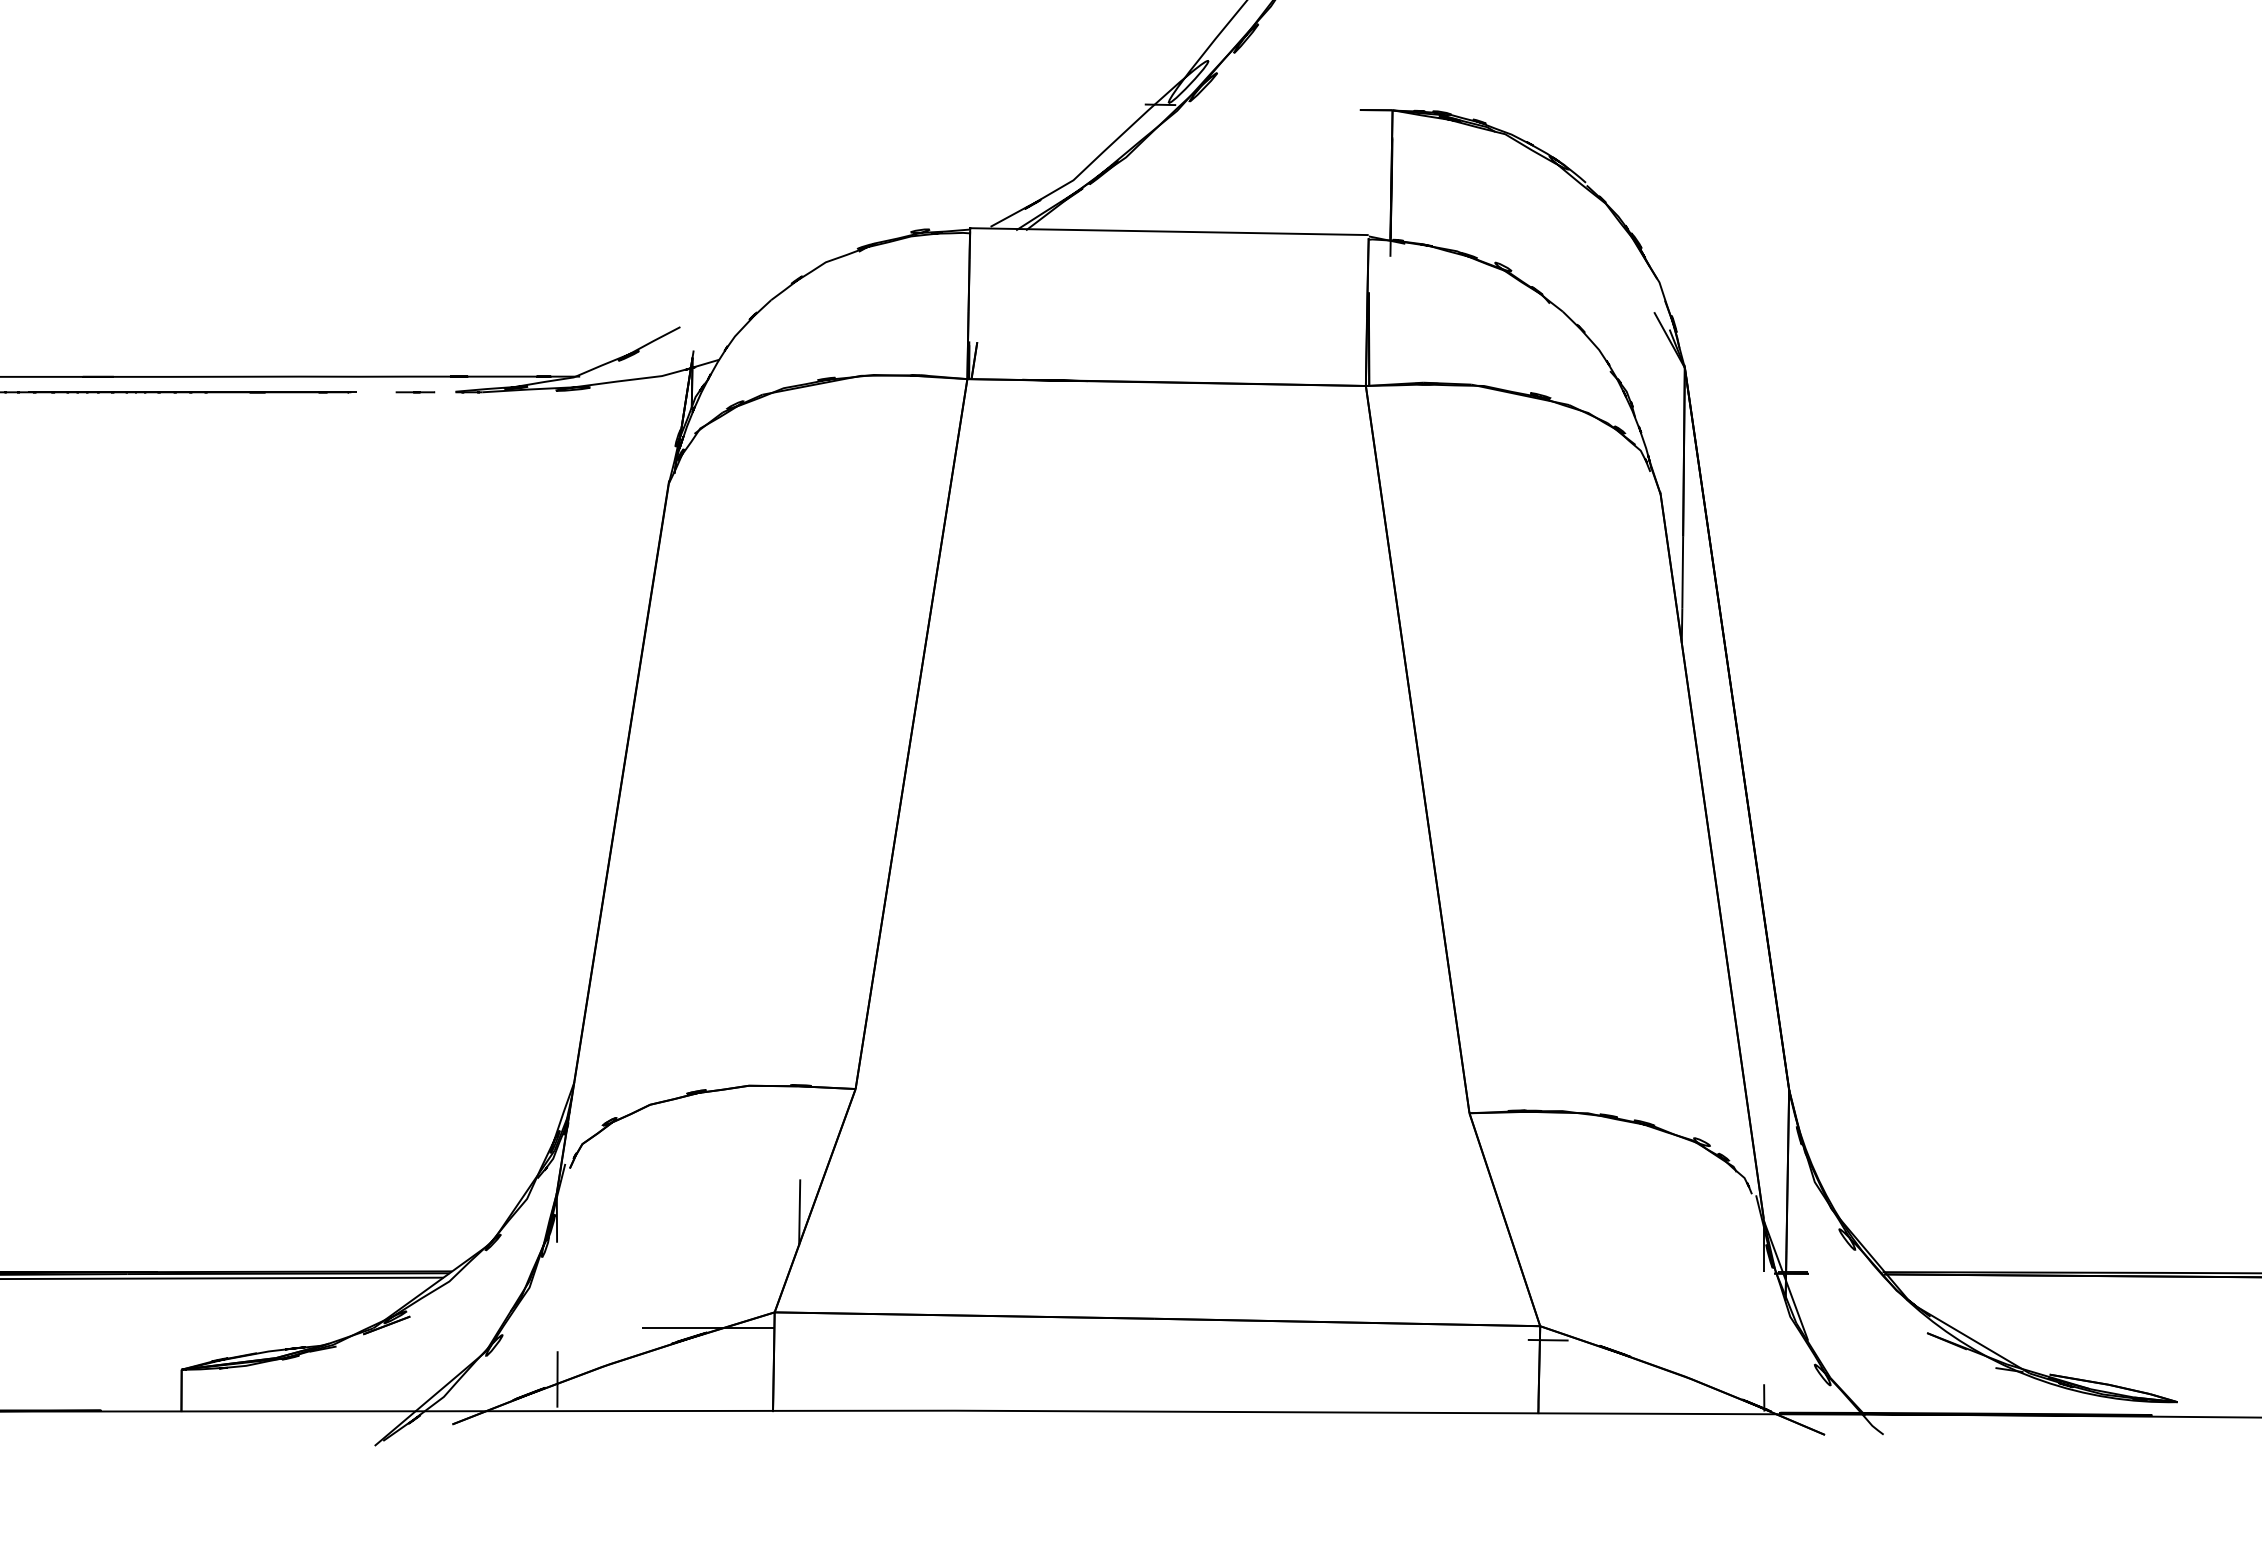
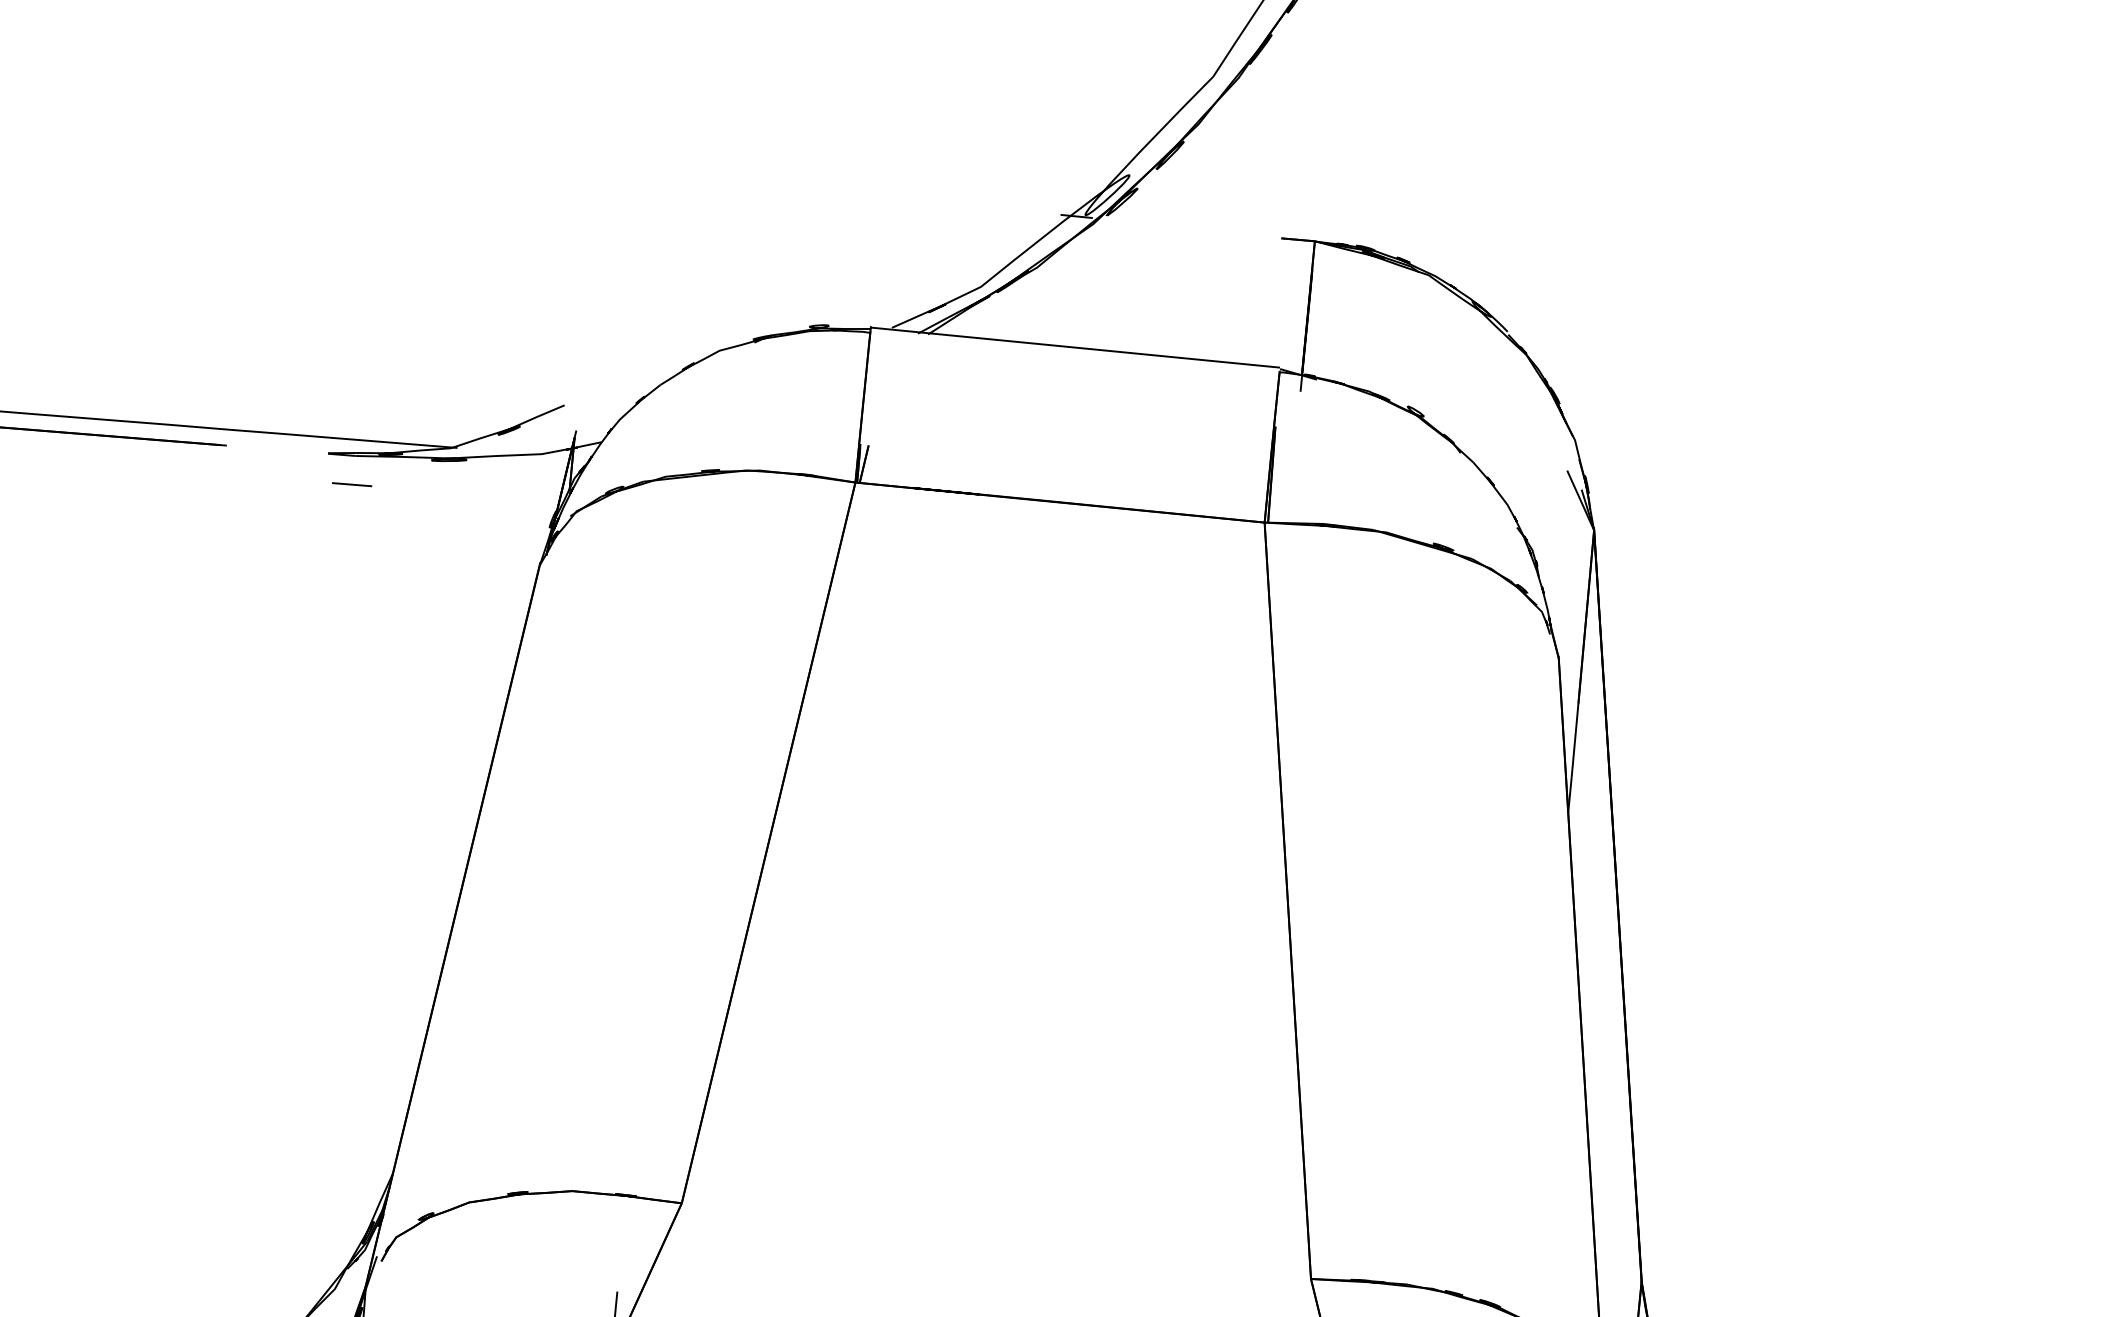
line: (415, 392) -> (352, 484), moved

